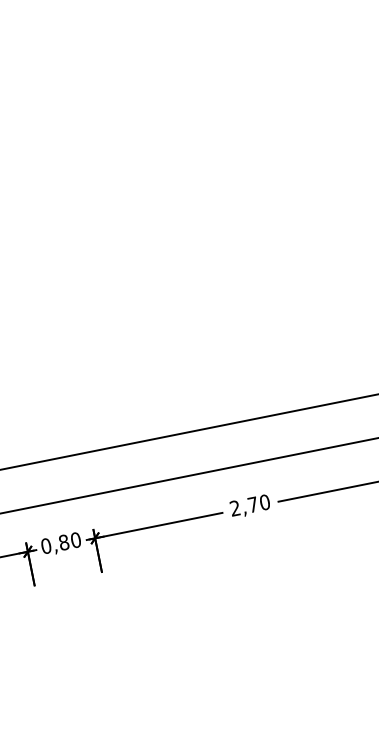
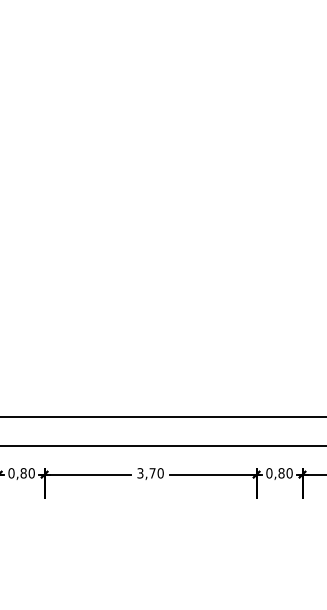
text: (235, 508) -> (140, 473), 2,70 -> 3,70

